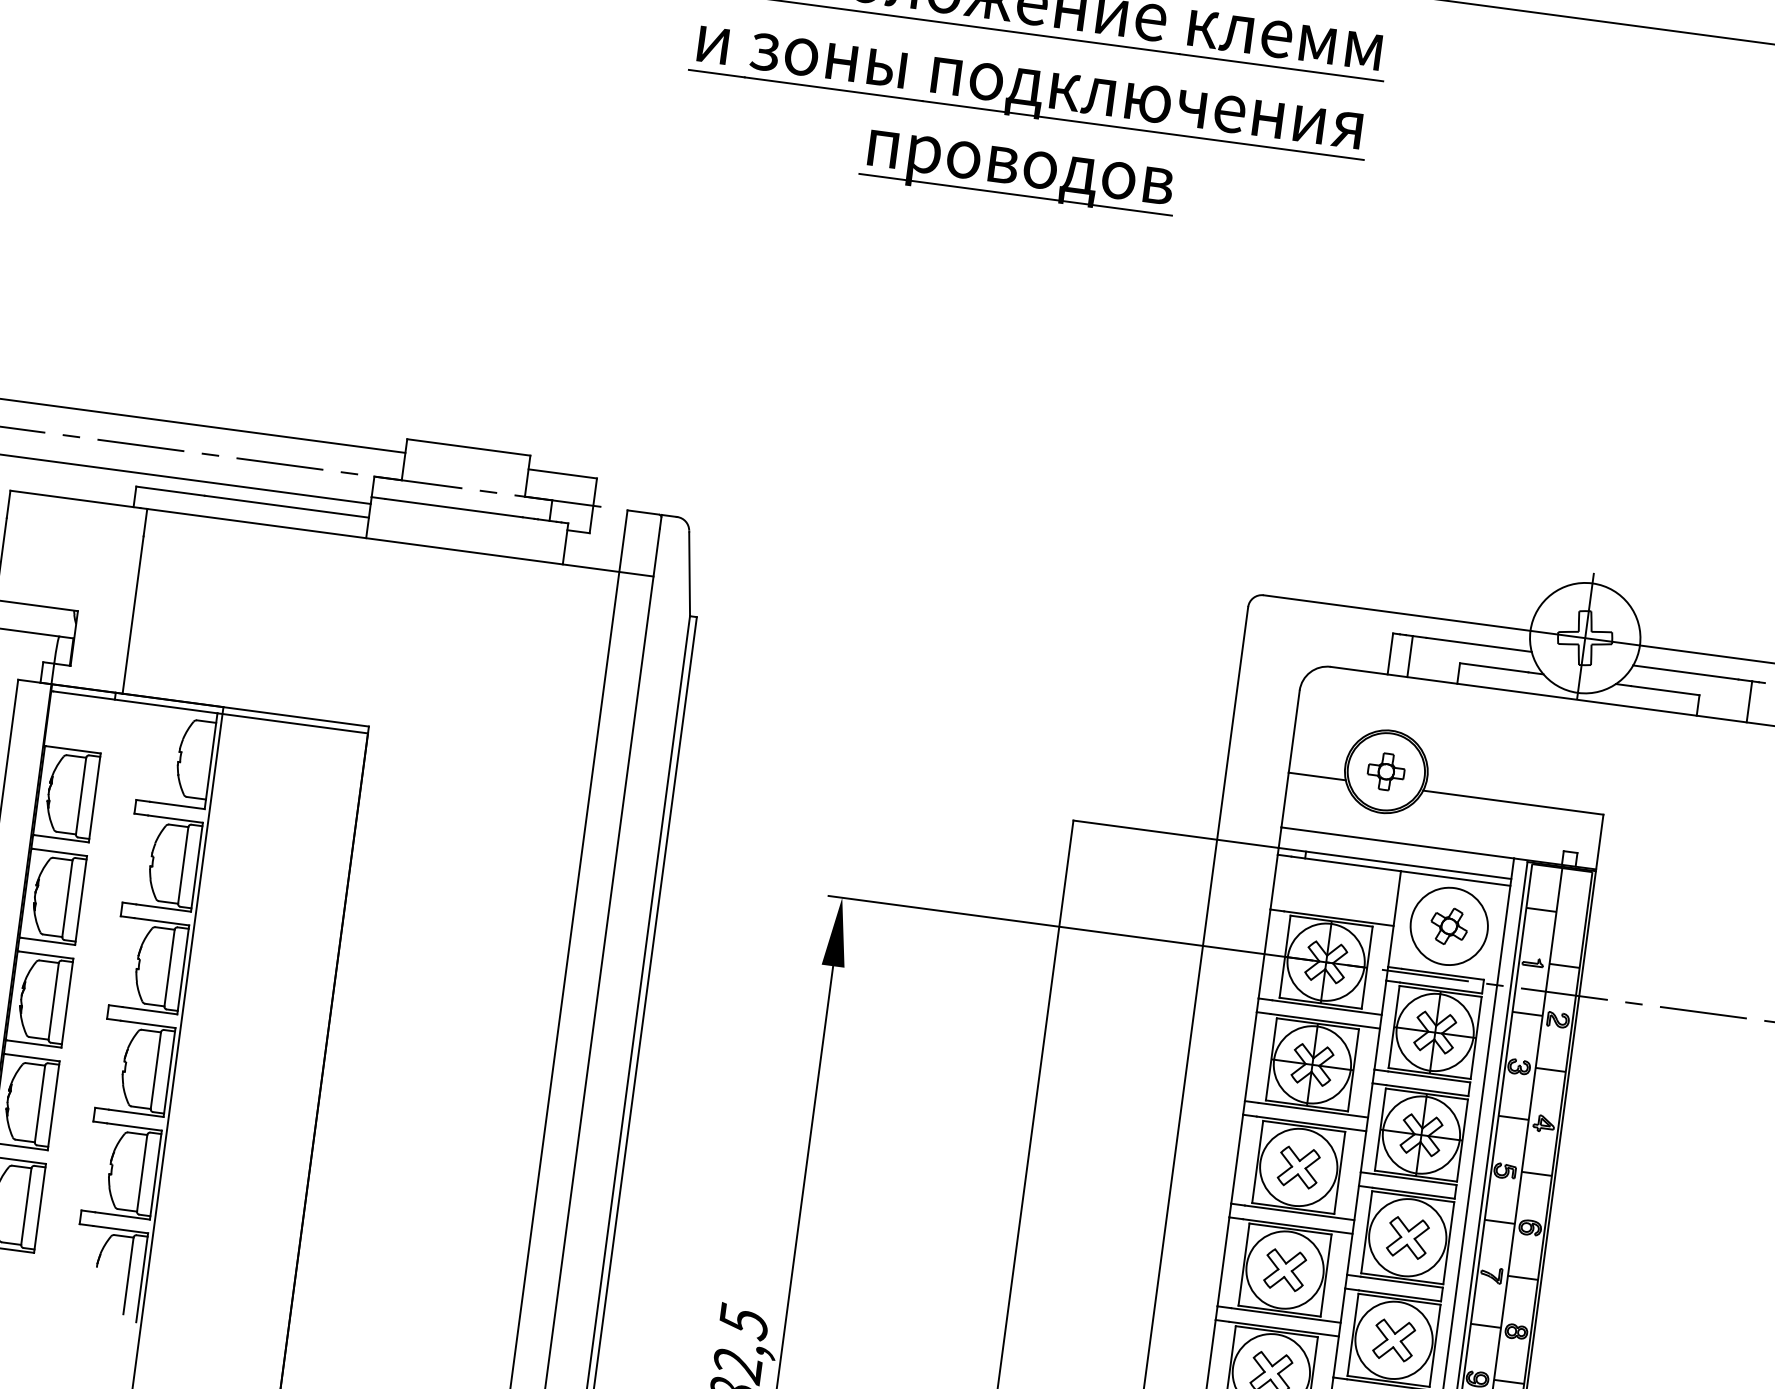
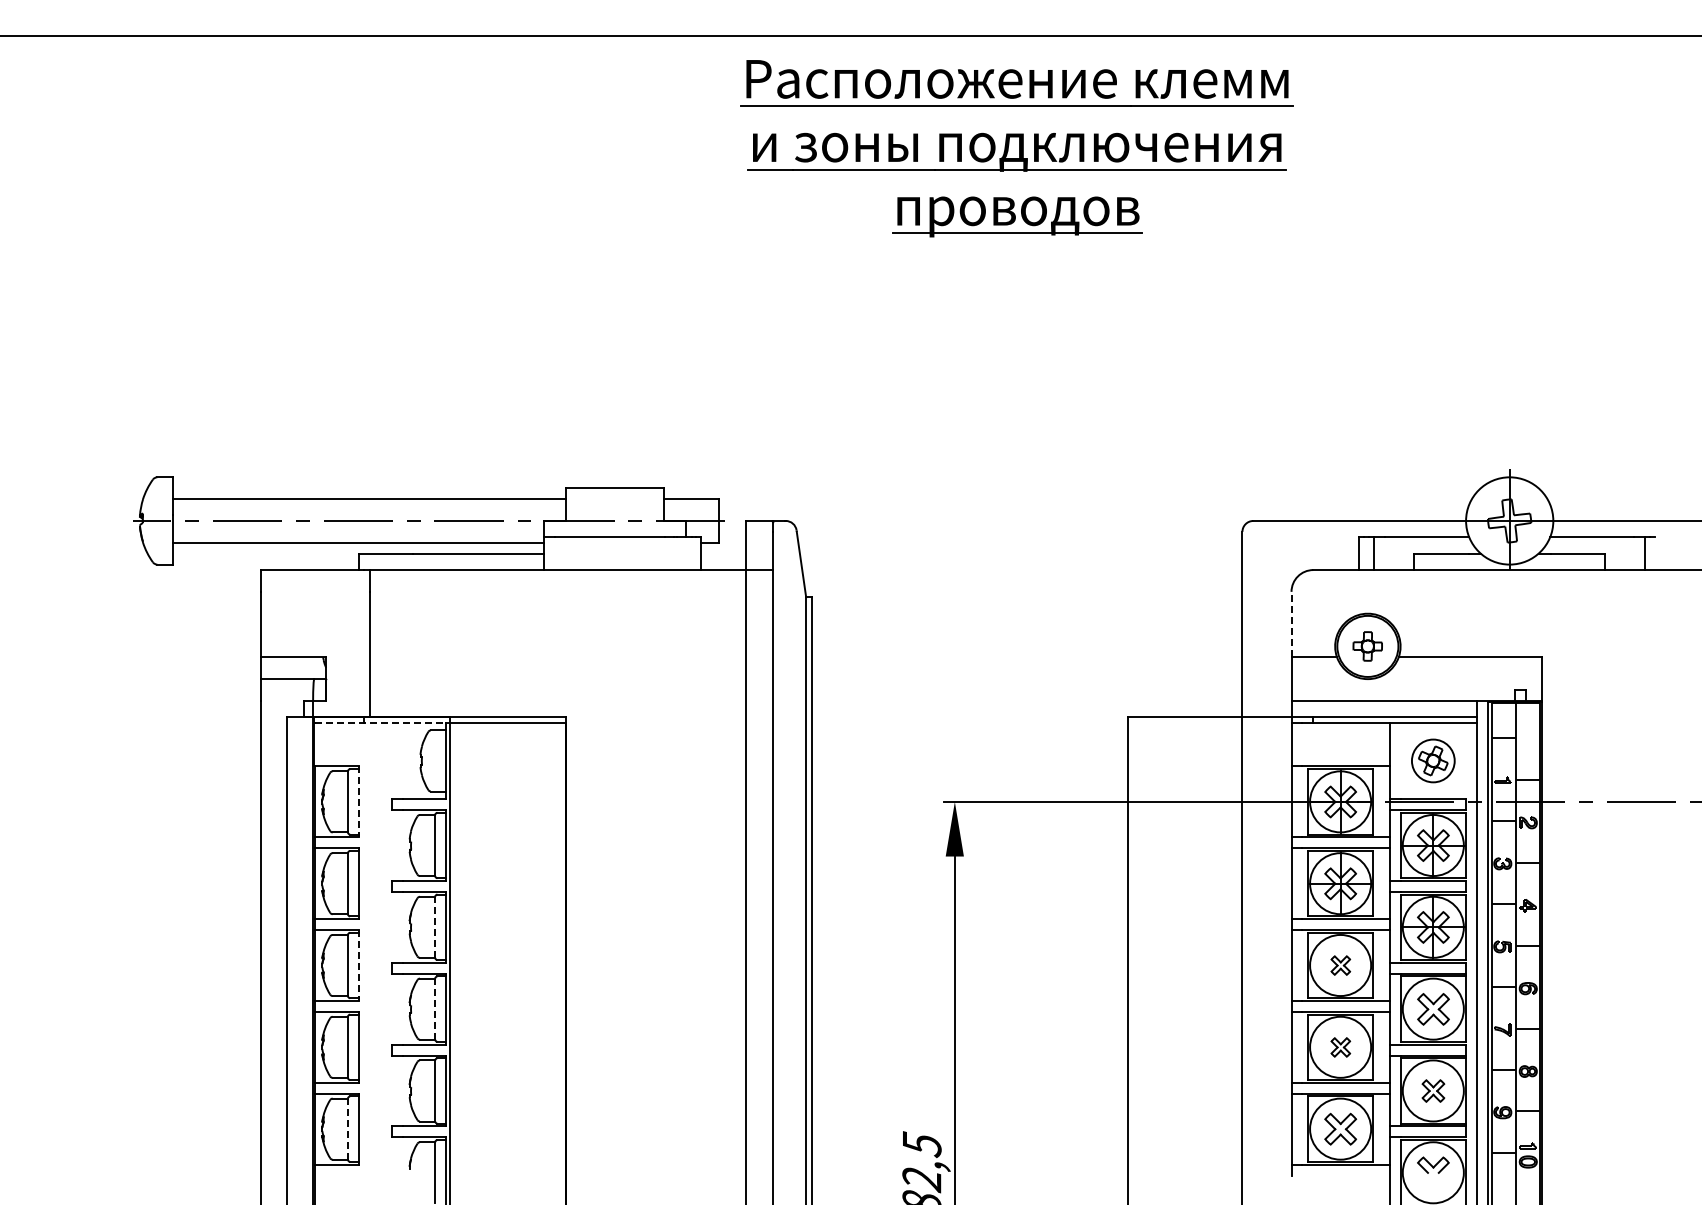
line: (136, 702) -> (381, 722), solid -> dashed
line: (1294, 731) -> (1291, 624), solid -> dashed
line: (94, 798) -> (358, 802), solid -> dashed
circle: (1448, 925) -> (1432, 760), size x0.7
line: (169, 968) -> (435, 927), solid -> dashed
line: (66, 1004) -> (358, 966), solid -> dashed
line: (156, 1071) -> (435, 1009), solid -> dashed
part: (1298, 1167) -> (1340, 965), size x0.6
line: (25, 1206) -> (347, 1129), solid -> dashed
part: (1284, 1270) -> (1340, 1047), size x0.6
part: (1394, 1339) -> (1433, 1090), size x0.7

